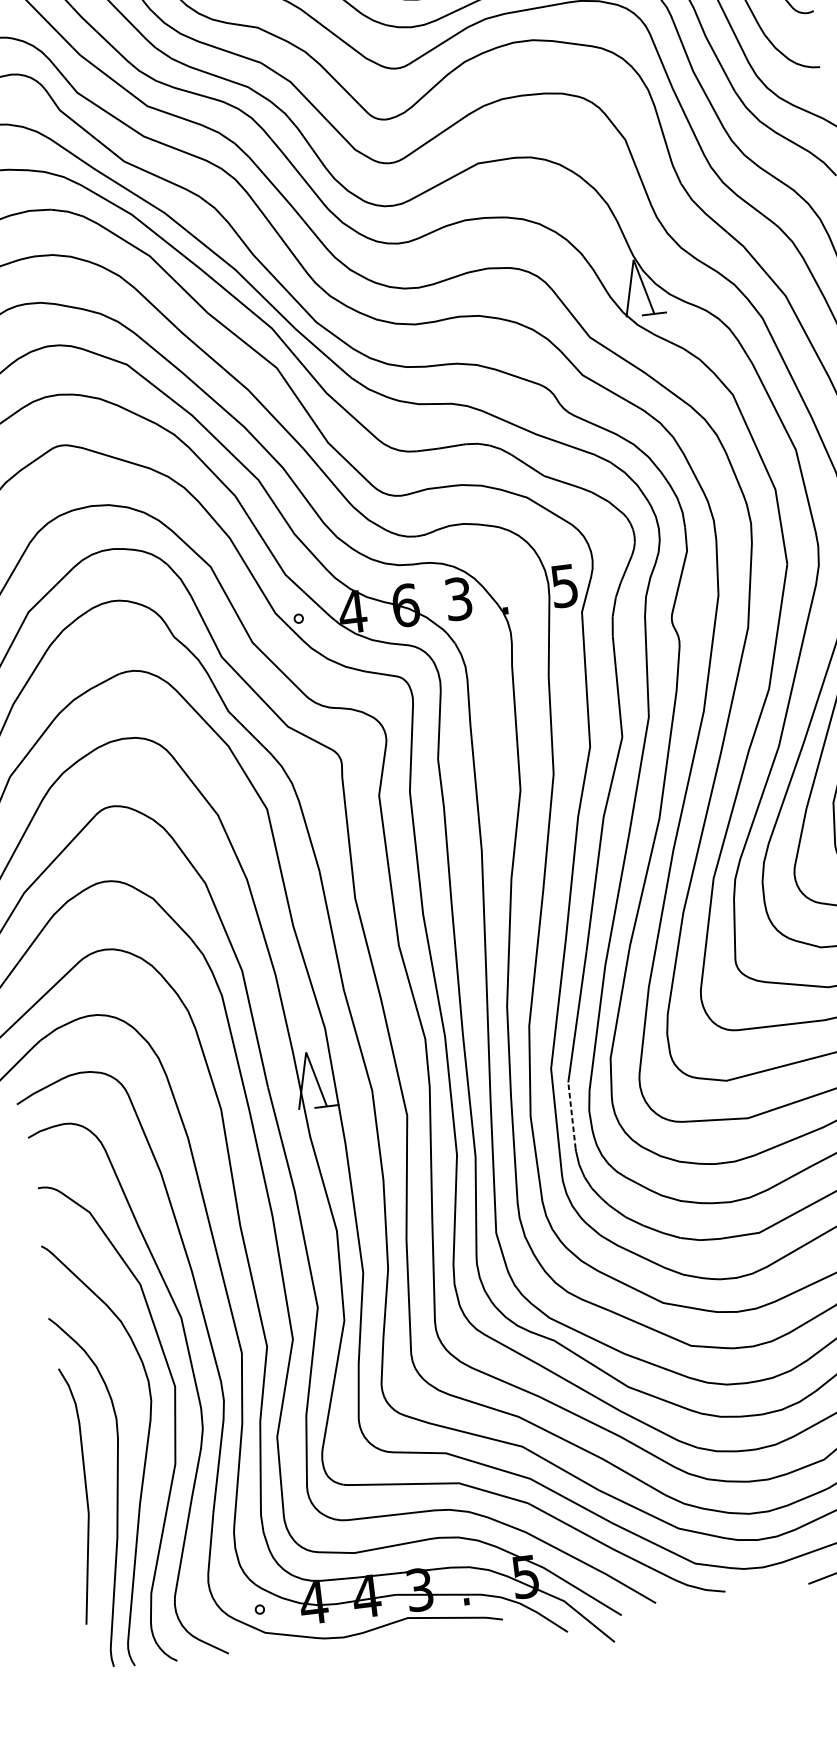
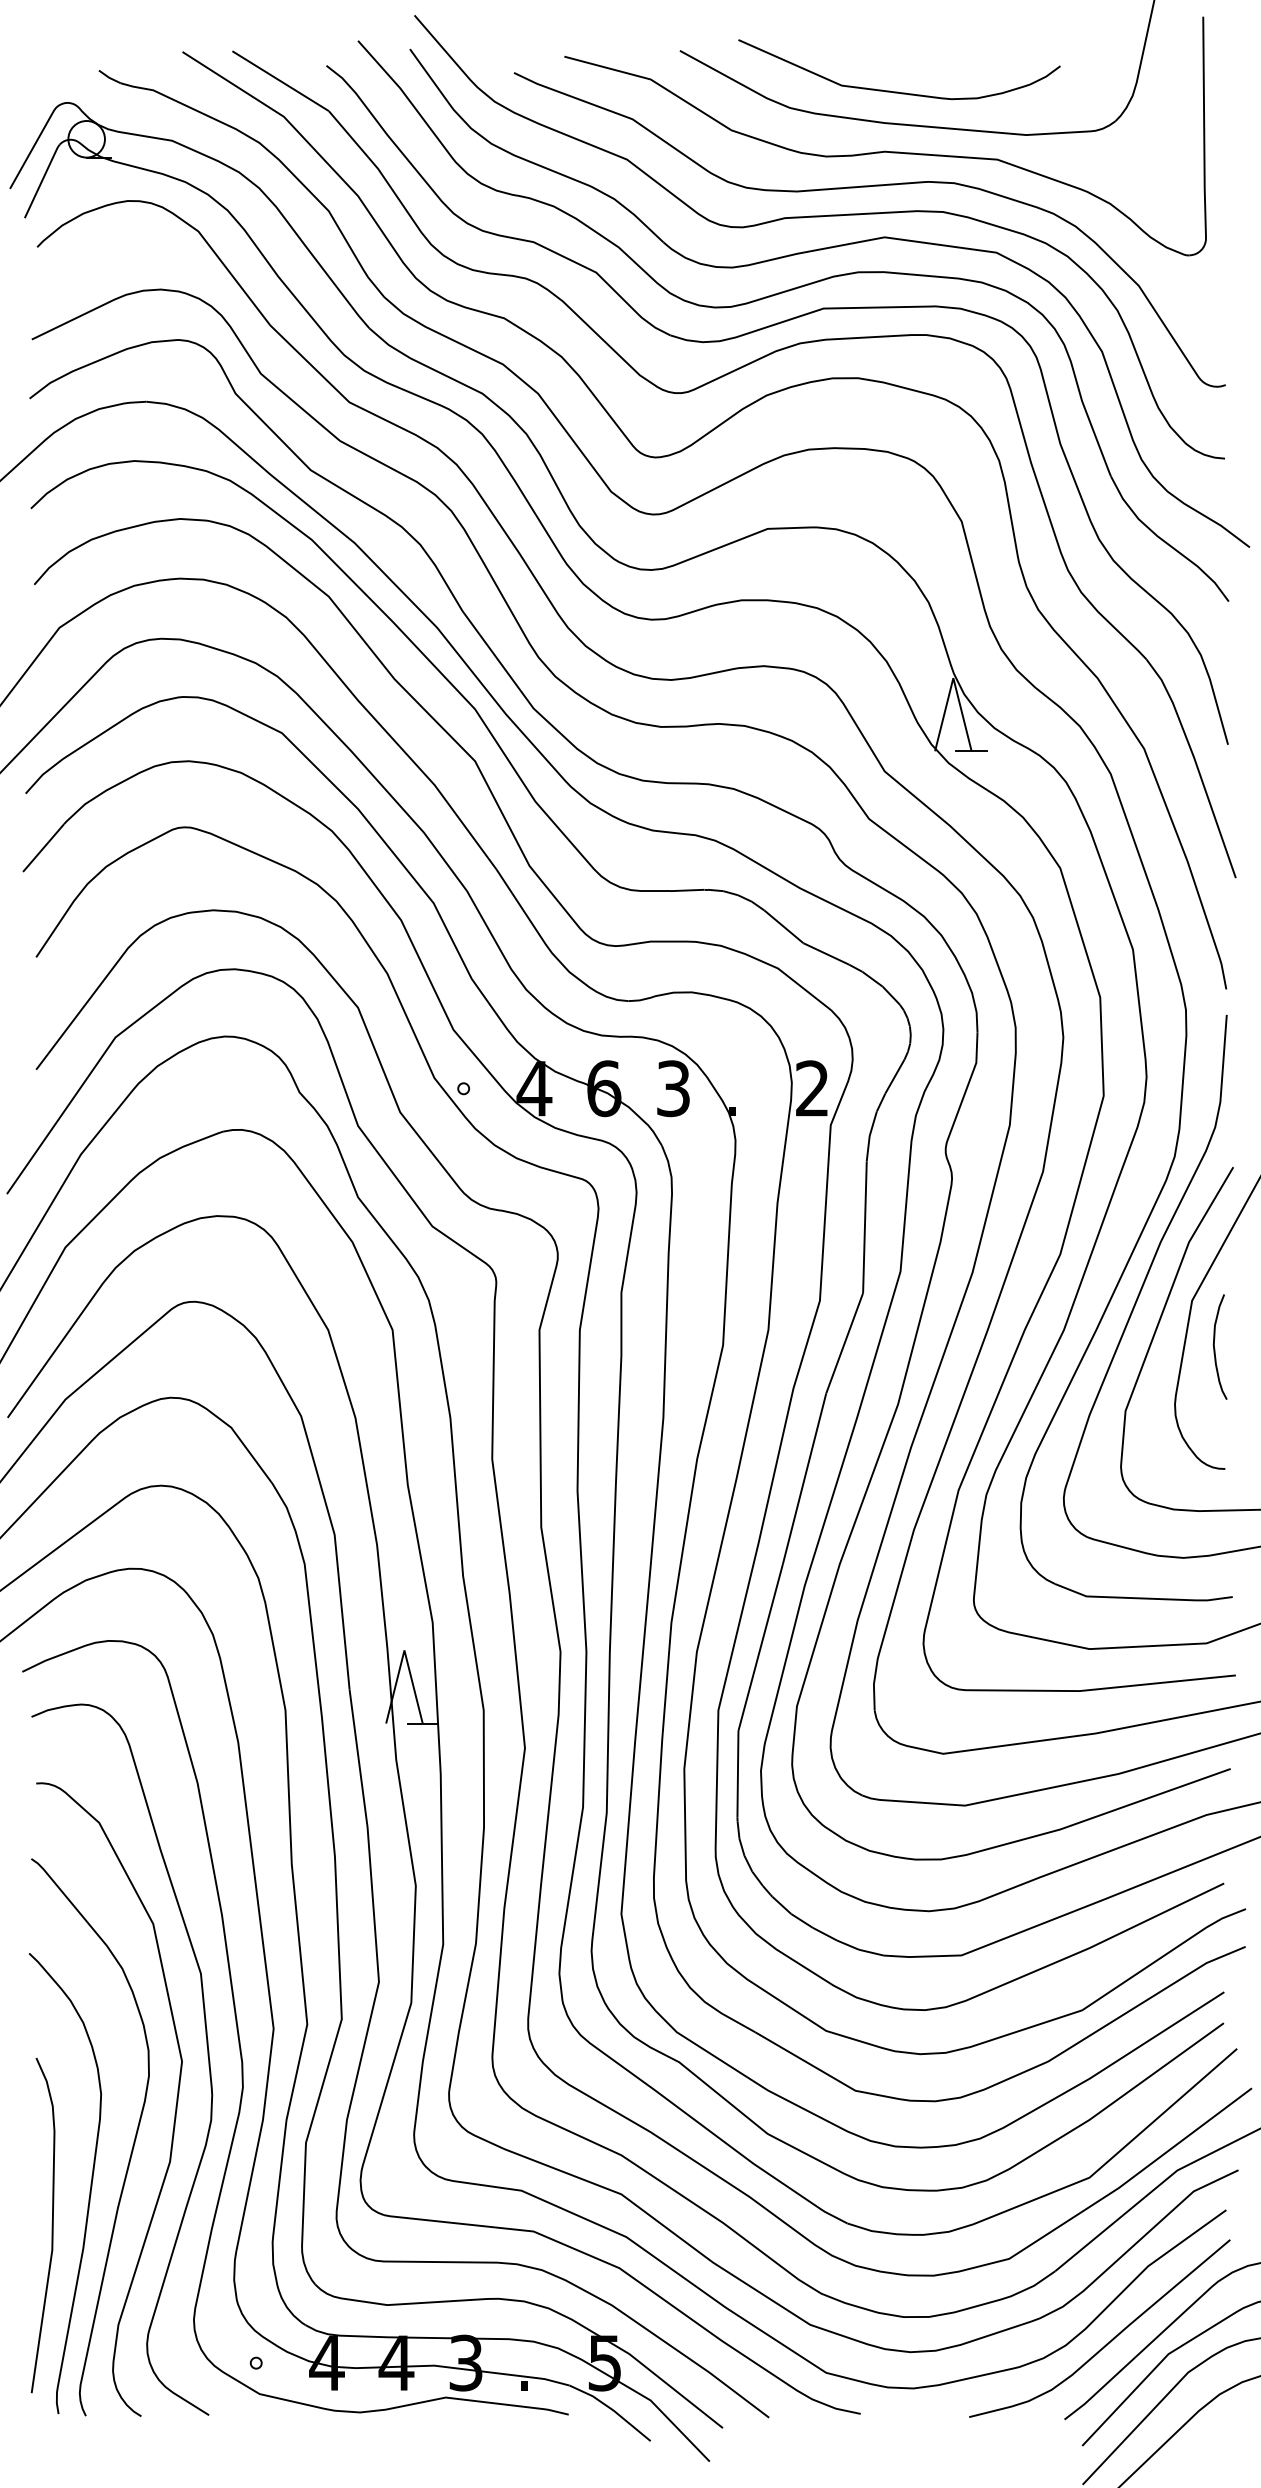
text: (564, 585) -> (812, 1088), 5 -> 2
line: (571, 1115) -> (737, 1773), dashed -> solid
curve: (85, 1495) -> (51, 2225), moved

